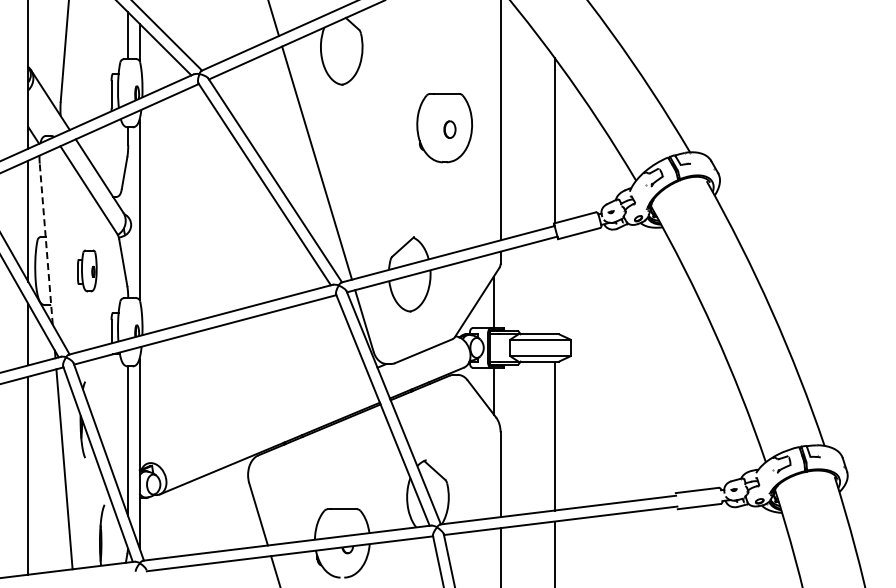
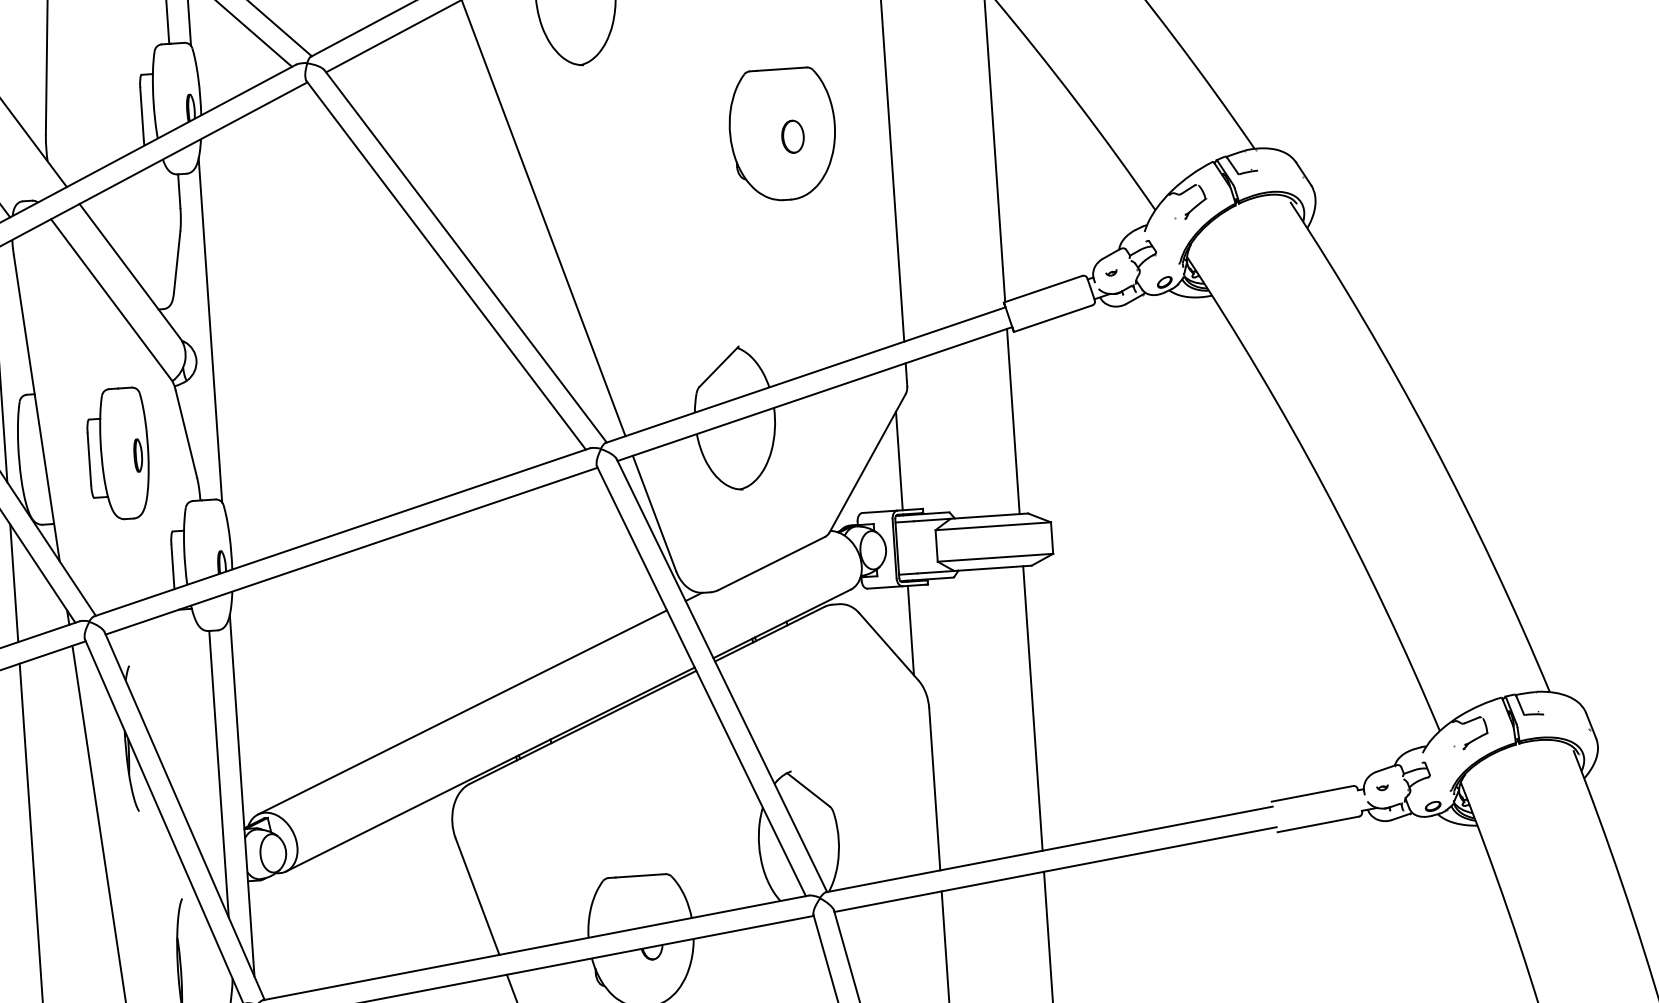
line: (46, 244) -> (37, 408), dashed -> solid
part: (87, 270) -> (118, 453), size x1.67
line: (554, 285) -> (1013, 420), added
line: (257, 417) -> (462, 711), added

